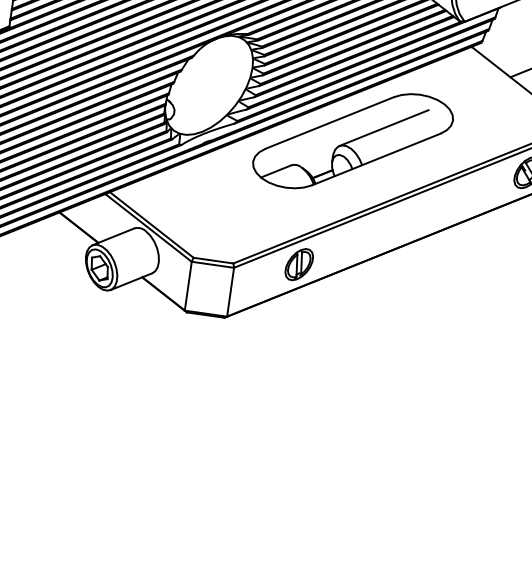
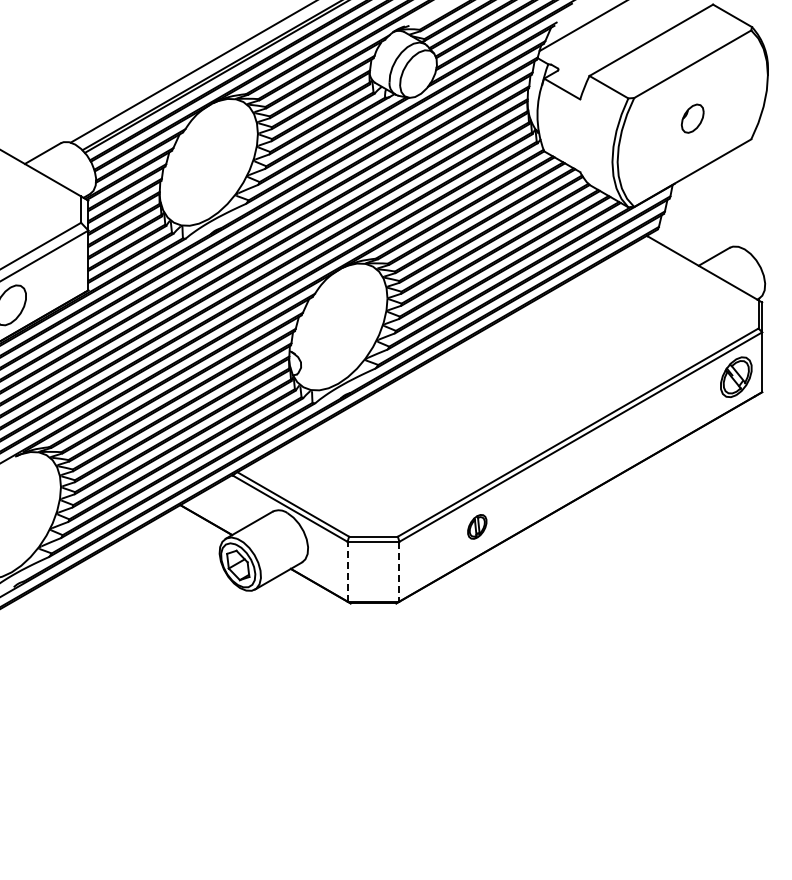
part: (352, 141) -> (520, 369), removed
part: (299, 264) -> (477, 526), size x0.6
line: (188, 286) -> (347, 571), solid -> dashed
line: (230, 292) -> (399, 571), solid -> dashed

